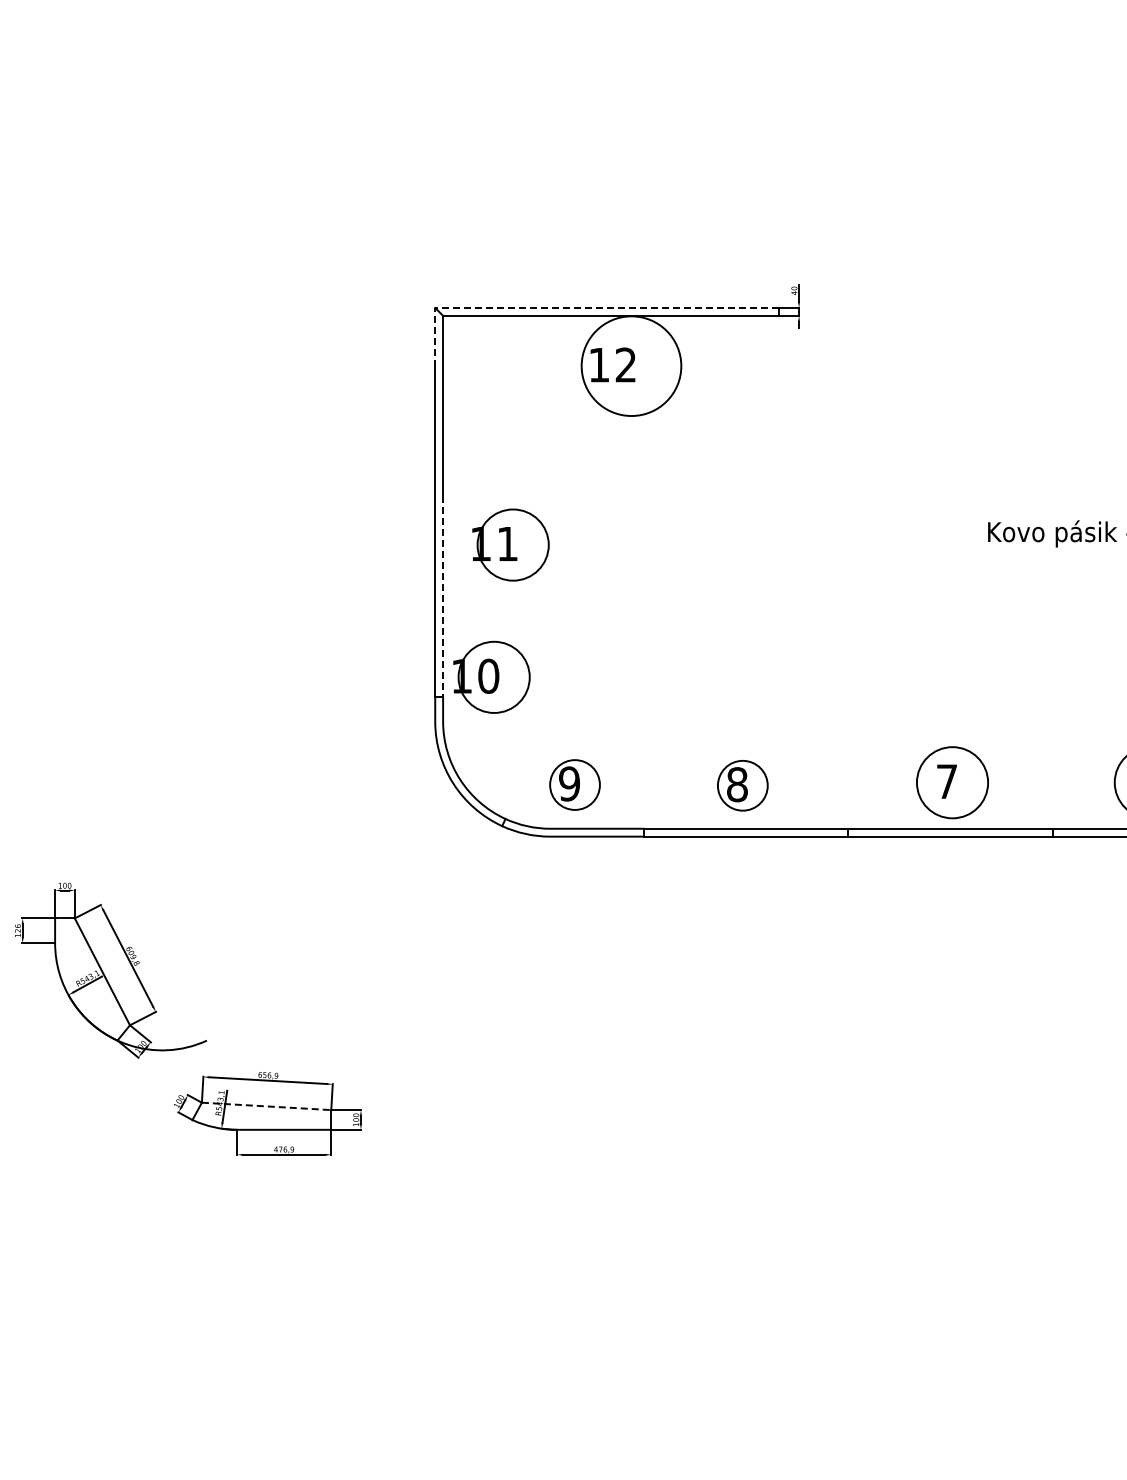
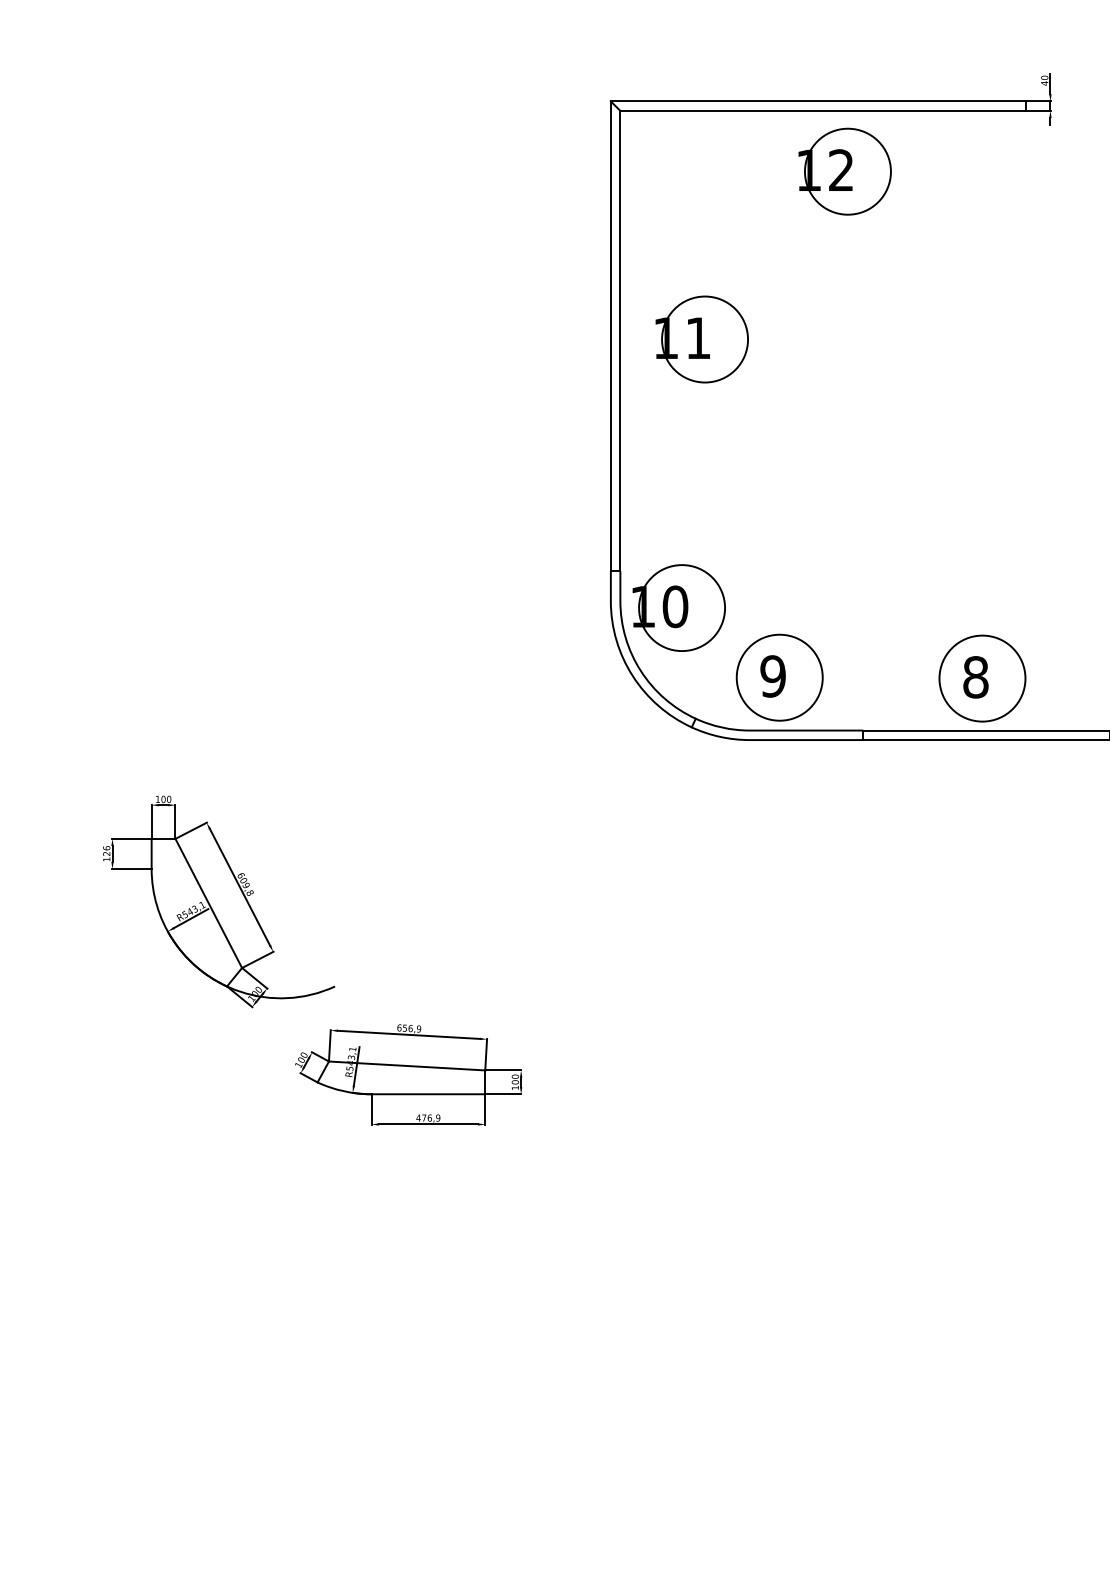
line: (579, 307) -> (785, 100), dashed -> solid
circle: (631, 365) -> (847, 170), size x0.71
part: (510, 544) -> (701, 338), moved
line: (443, 597) -> (620, 451), dashed -> solid
part: (491, 676) -> (678, 607), moved
circle: (574, 784) -> (779, 677), size x1.43
circle: (742, 785) -> (982, 678), size x1.43
line: (266, 1106) -> (407, 1066), dashed -> solid

